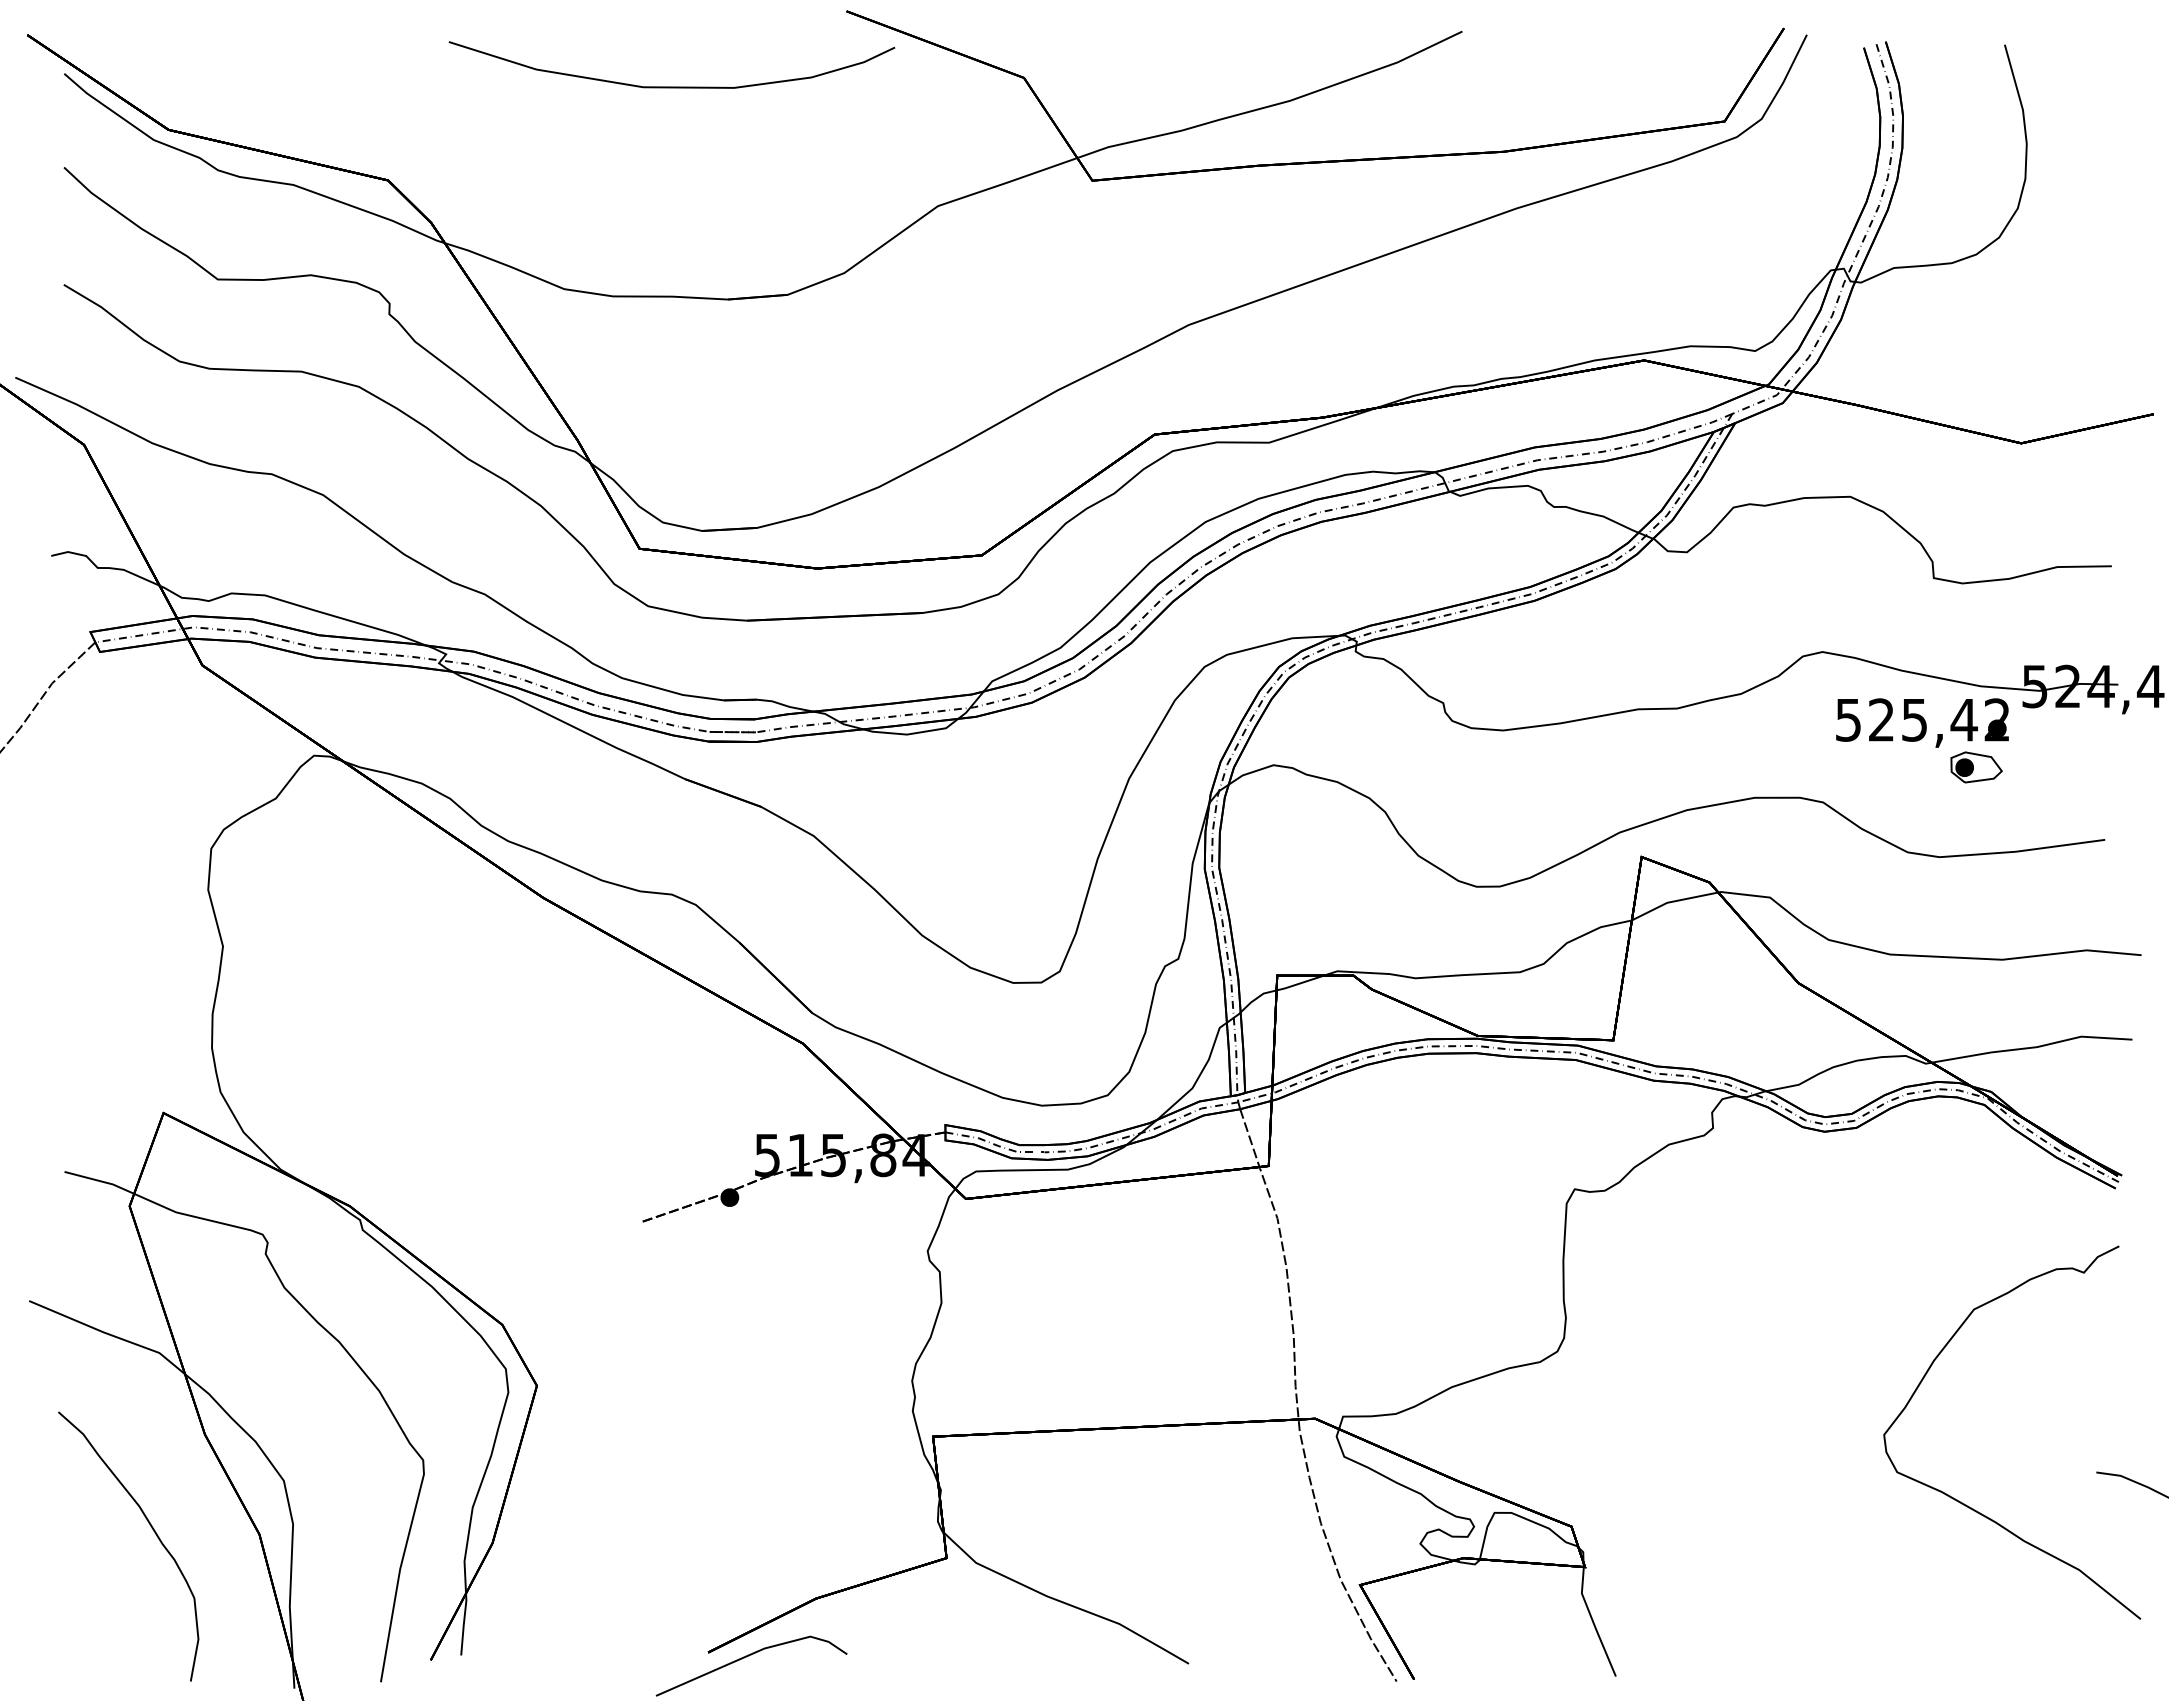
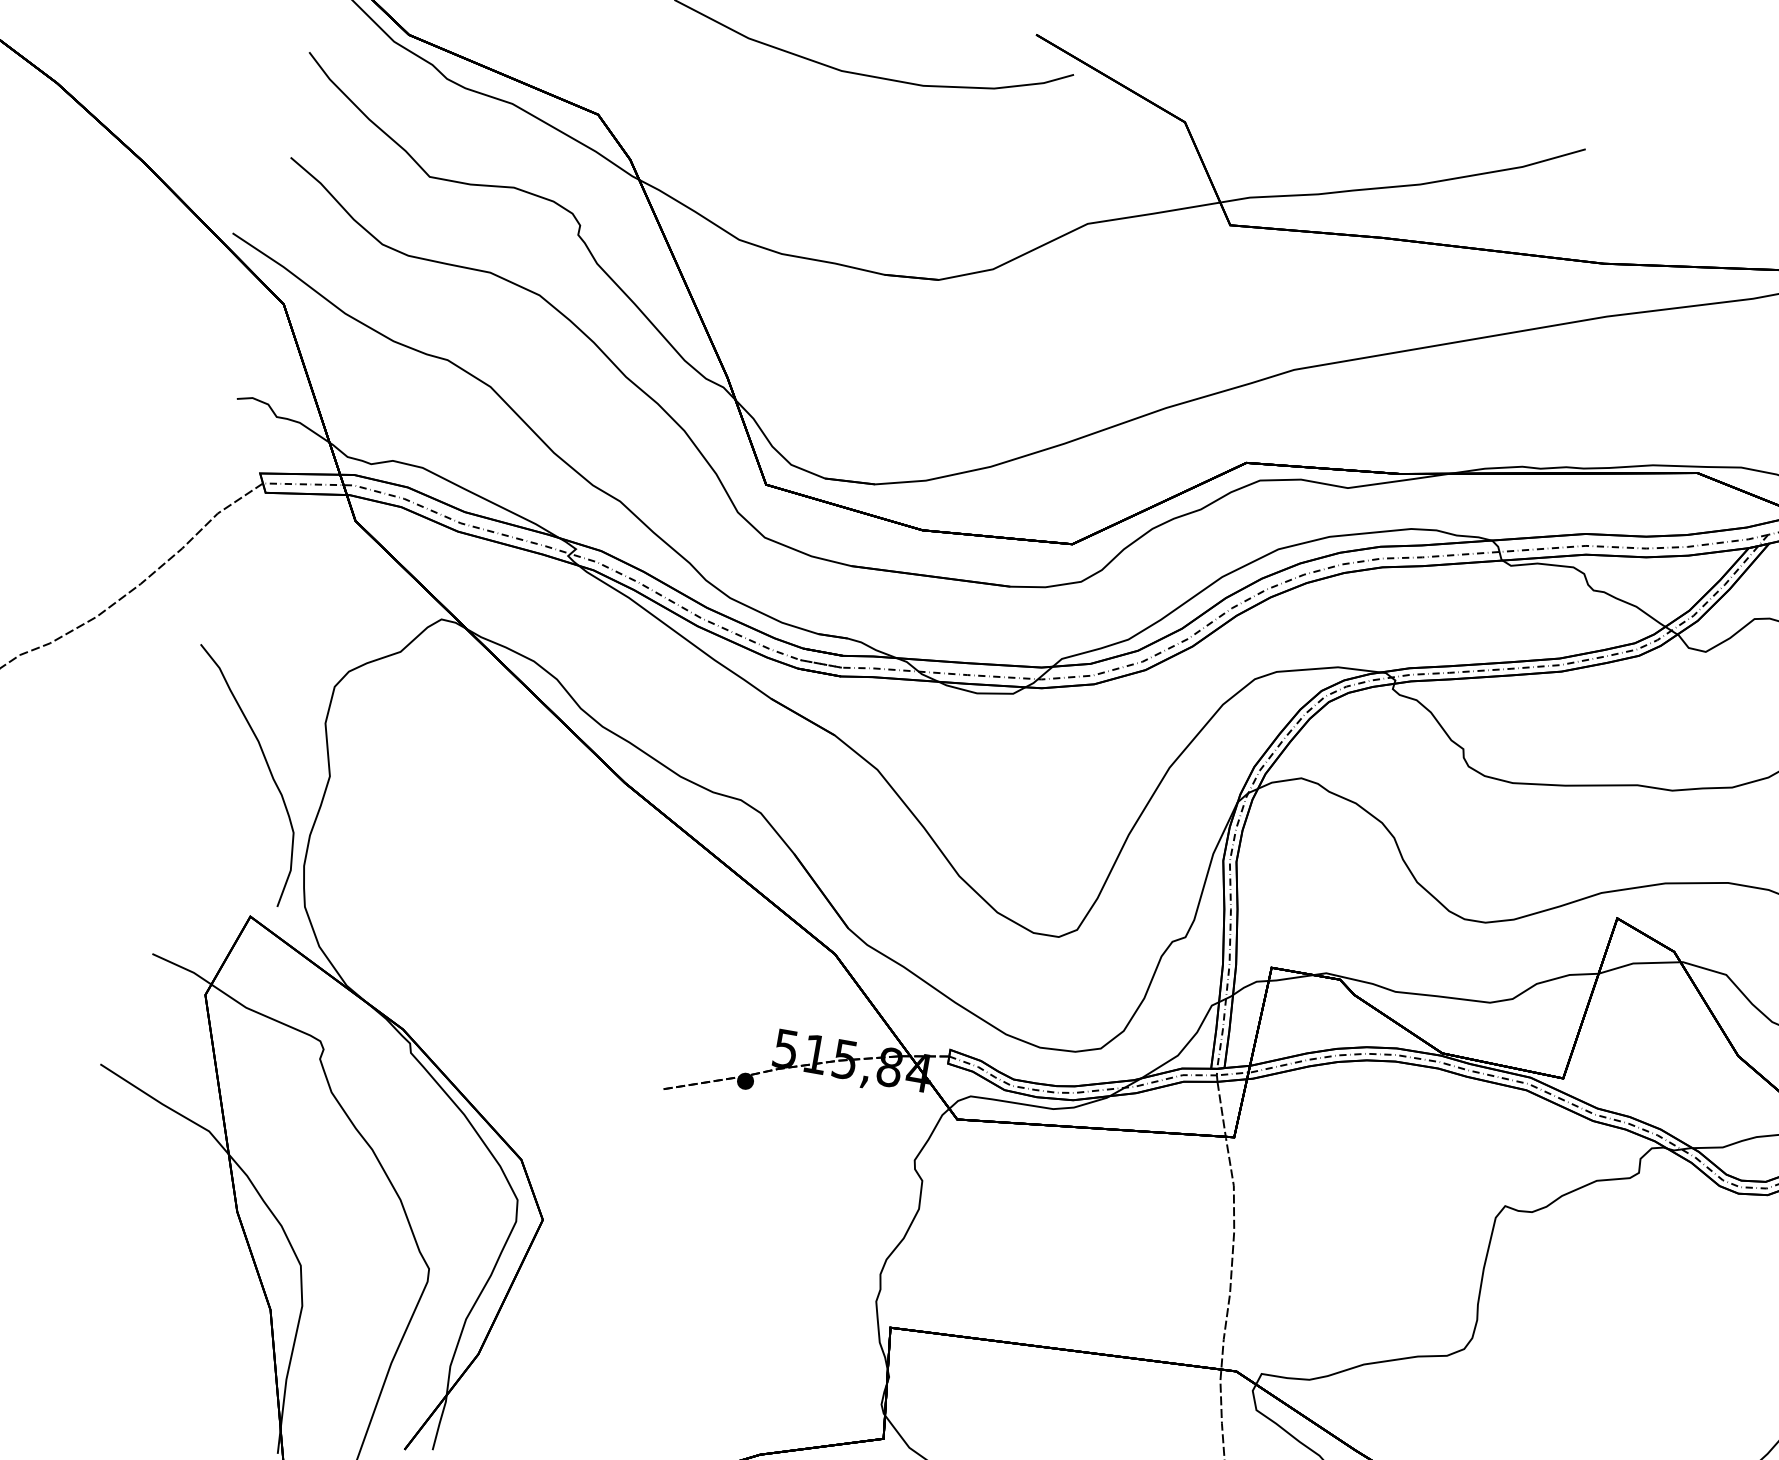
curve: (154, 1533) -> (267, 768), moved

